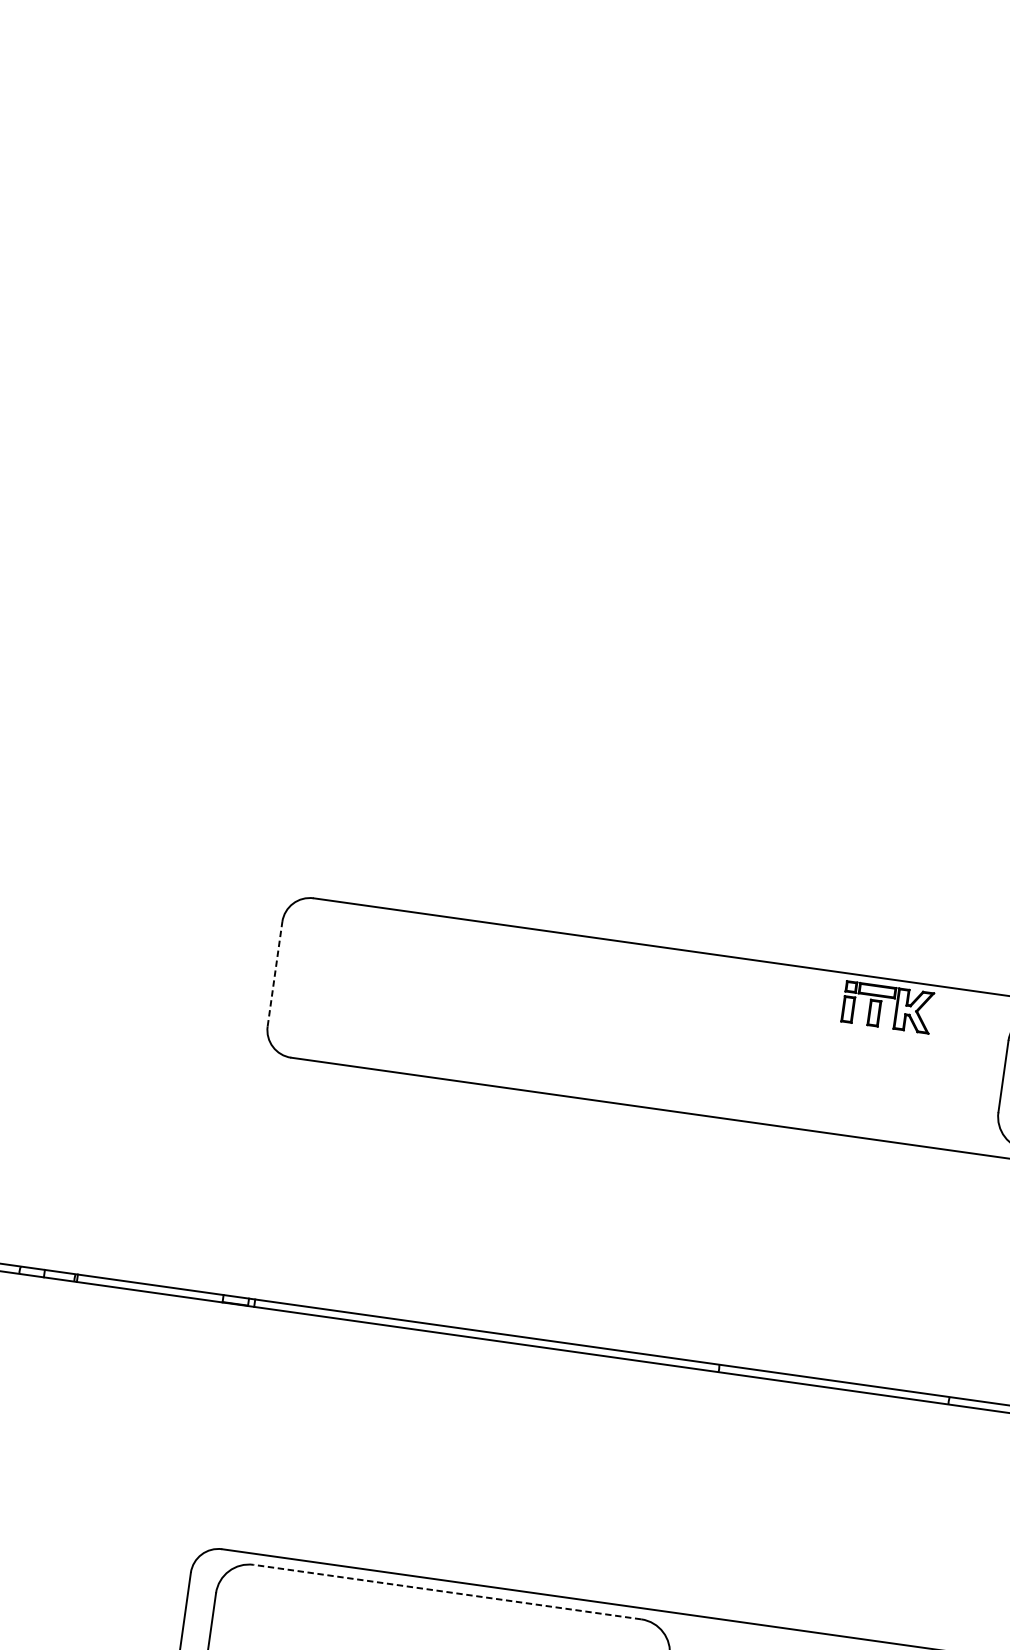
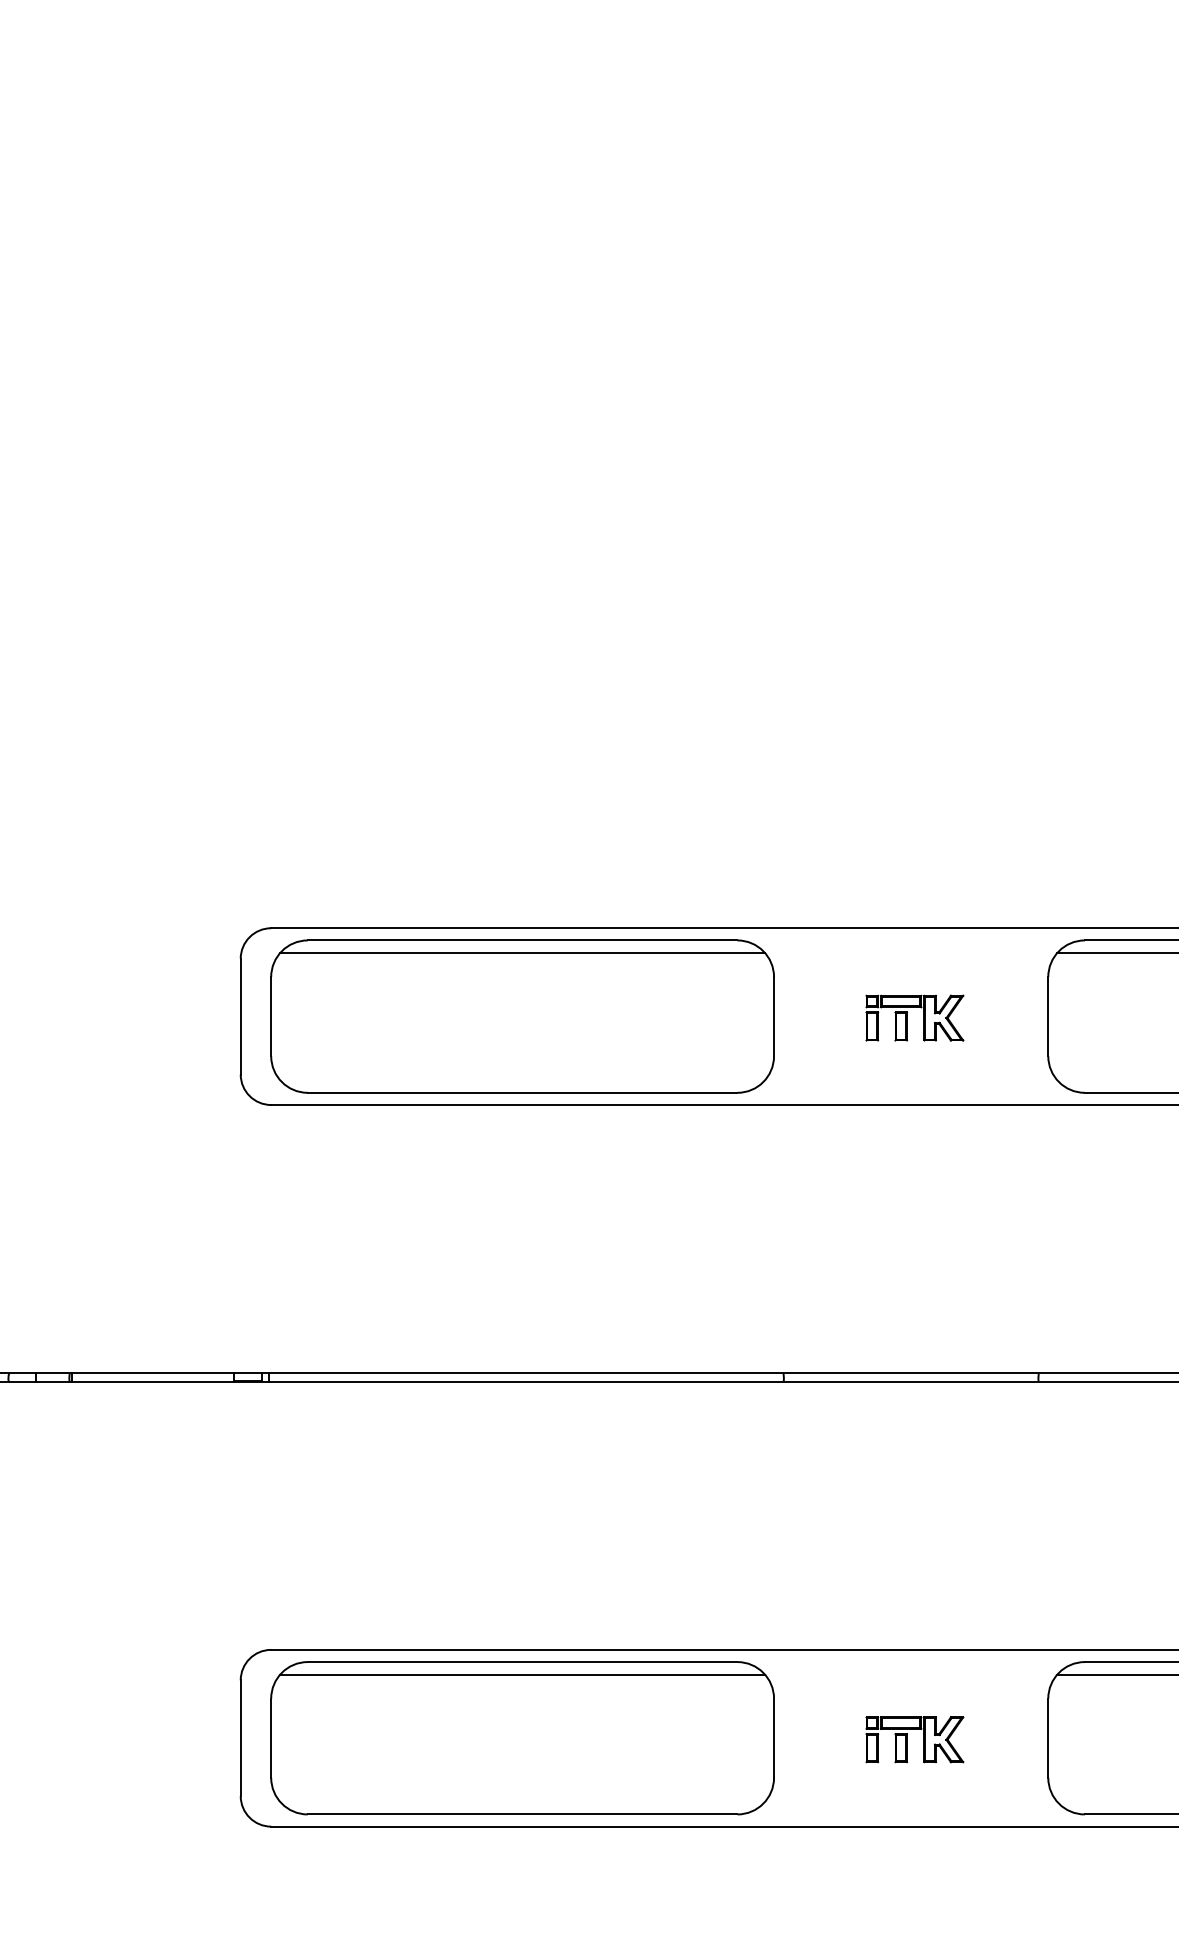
line: (274, 974) -> (240, 1016), dashed -> solid
part: (881, 1005) -> (907, 1017), moved
part: (529, 1009) -> (522, 1016), added
line: (447, 1592) -> (522, 1662), dashed -> solid
line: (445, 1603) -> (522, 1674), added

